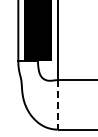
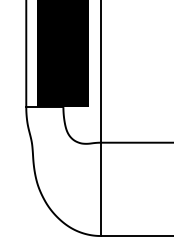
line: (57, 104) -> (100, 188), dashed -> solid

